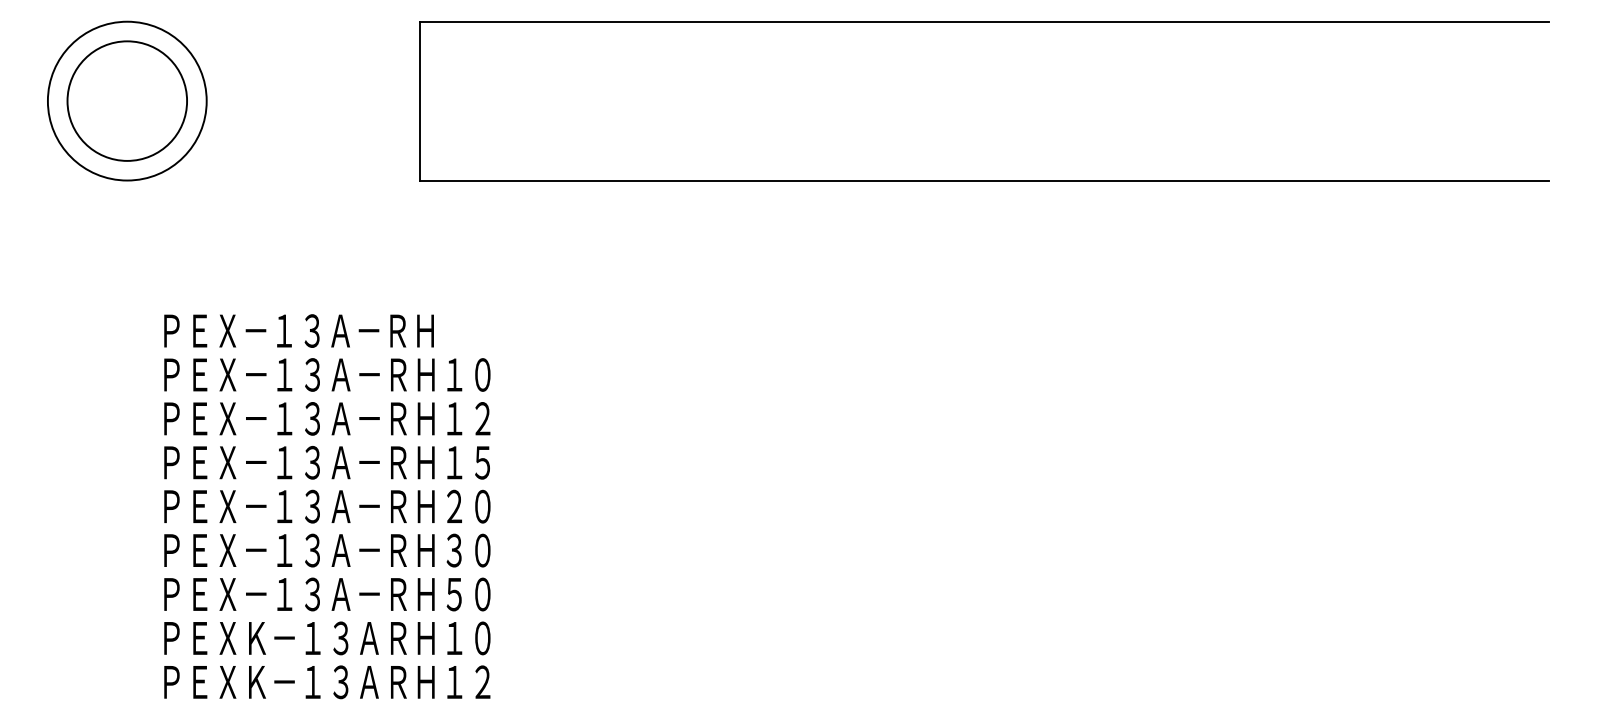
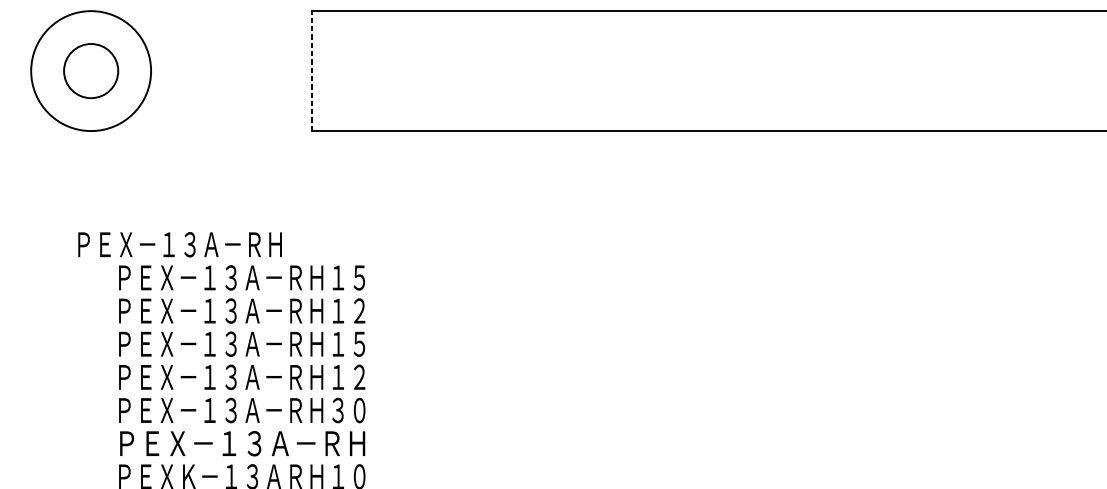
circle: (127, 100) -> (91, 70), size x0.6
line: (420, 100) -> (312, 70), solid -> dashed
text: (298, 330) -> (179, 244), moved
text: (482, 374) -> (359, 277), ＰＥＸ－１３Ａ－ＲＨ１０ -> ＰＥＸ－１３Ａ－ＲＨ１５
text: (468, 506) -> (348, 377), ＰＥＸ－１３Ａ－ＲＨ２０ -> ＰＥＸ－１３Ａ－ＲＨ１２
text: (327, 594) -> (242, 443), ＰＥＸ－１３Ａ－ＲＨ５０ -> ＰＥＸ－１３Ａ－ＲＨ

